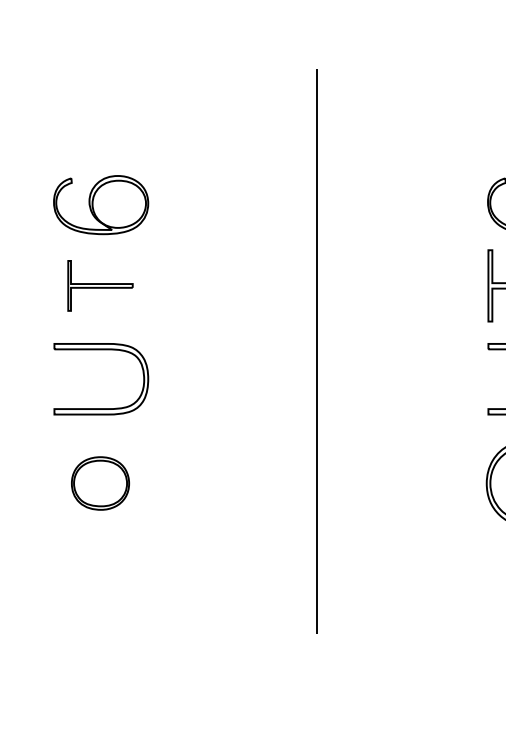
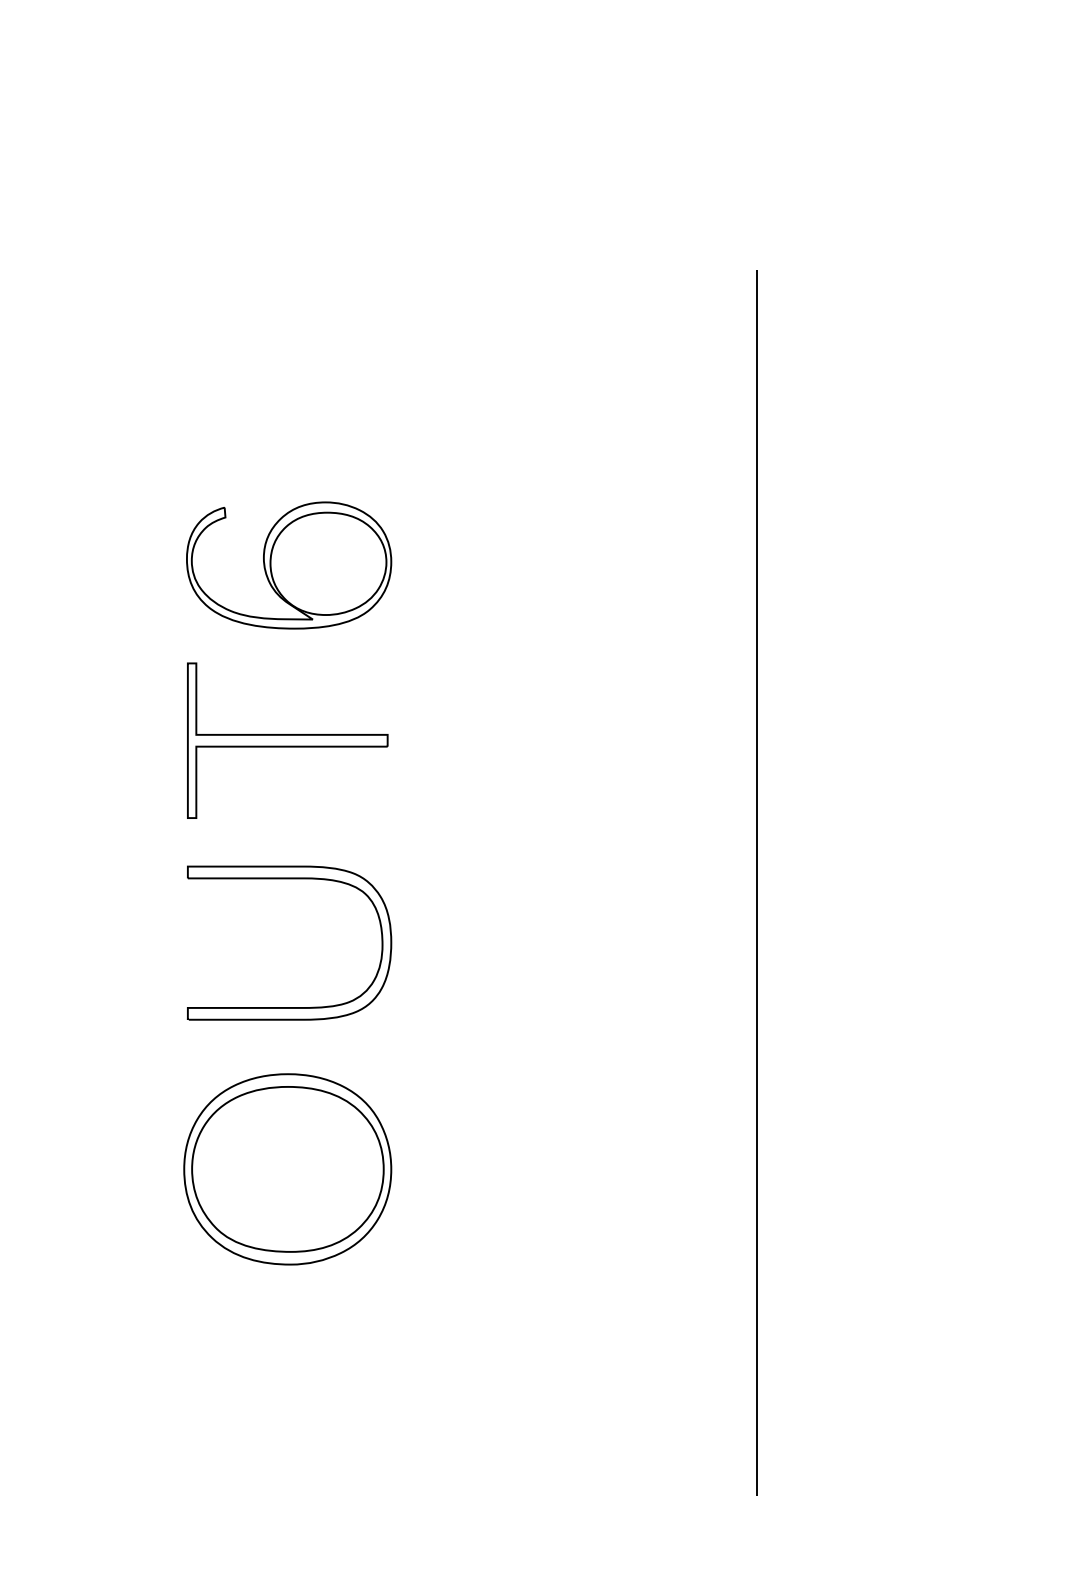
part: (100, 285) -> (287, 739), size x1.43
part: (100, 483) -> (287, 1169), size x1.67

